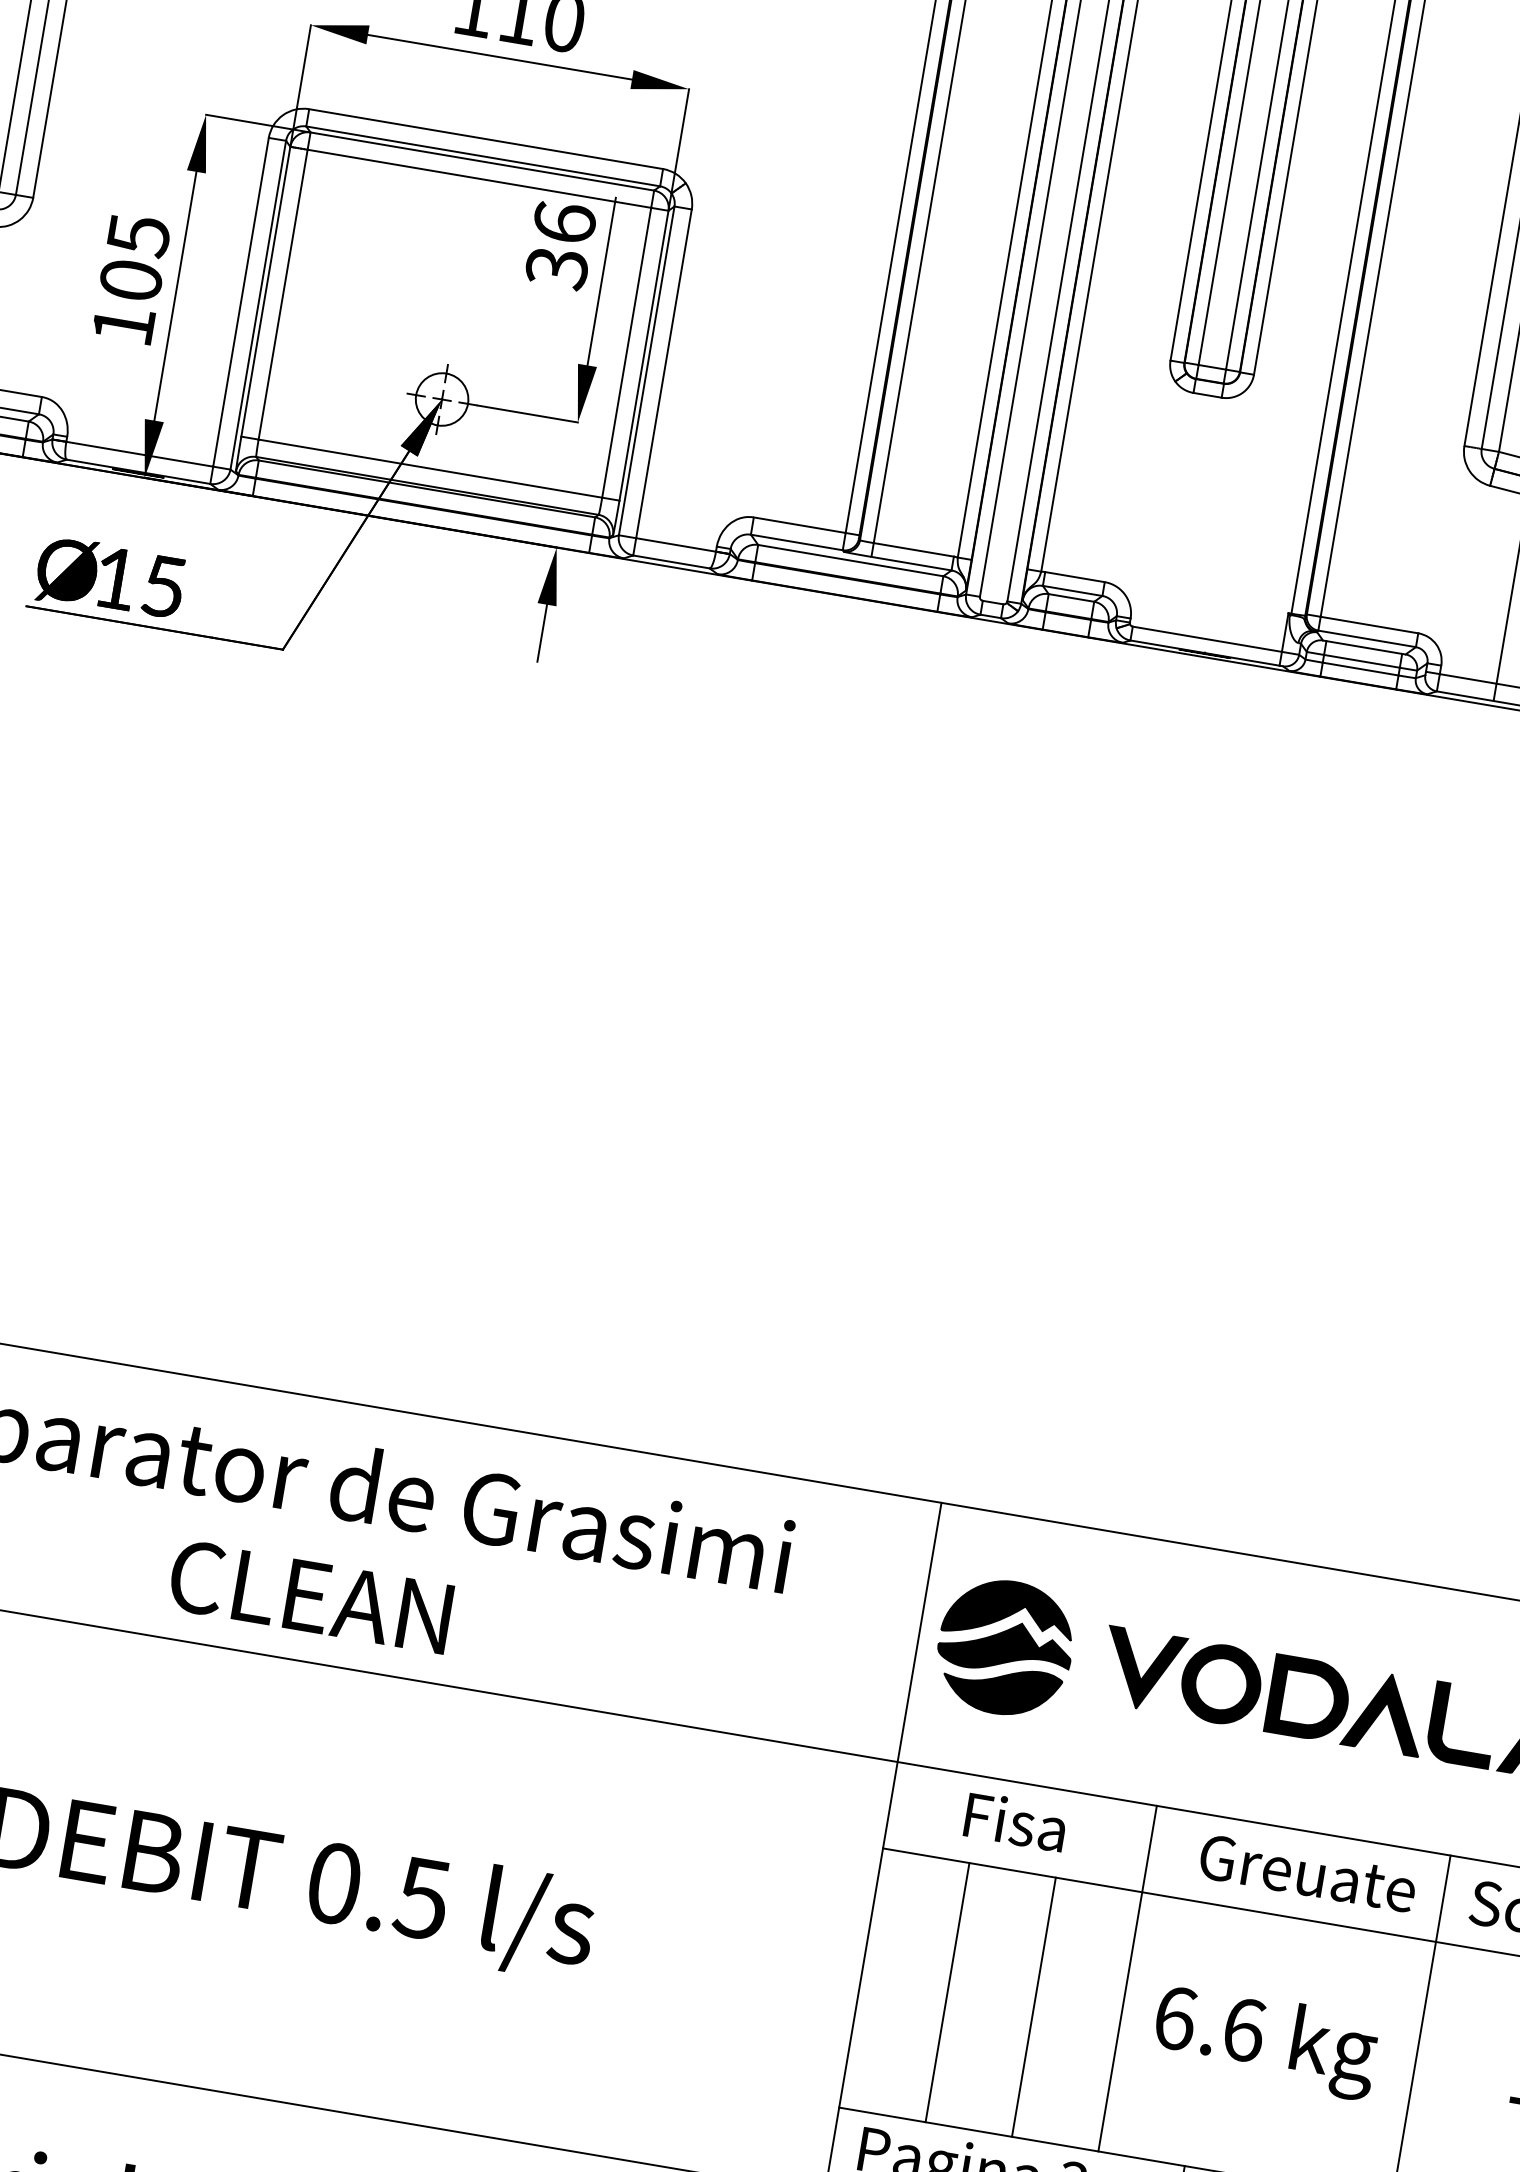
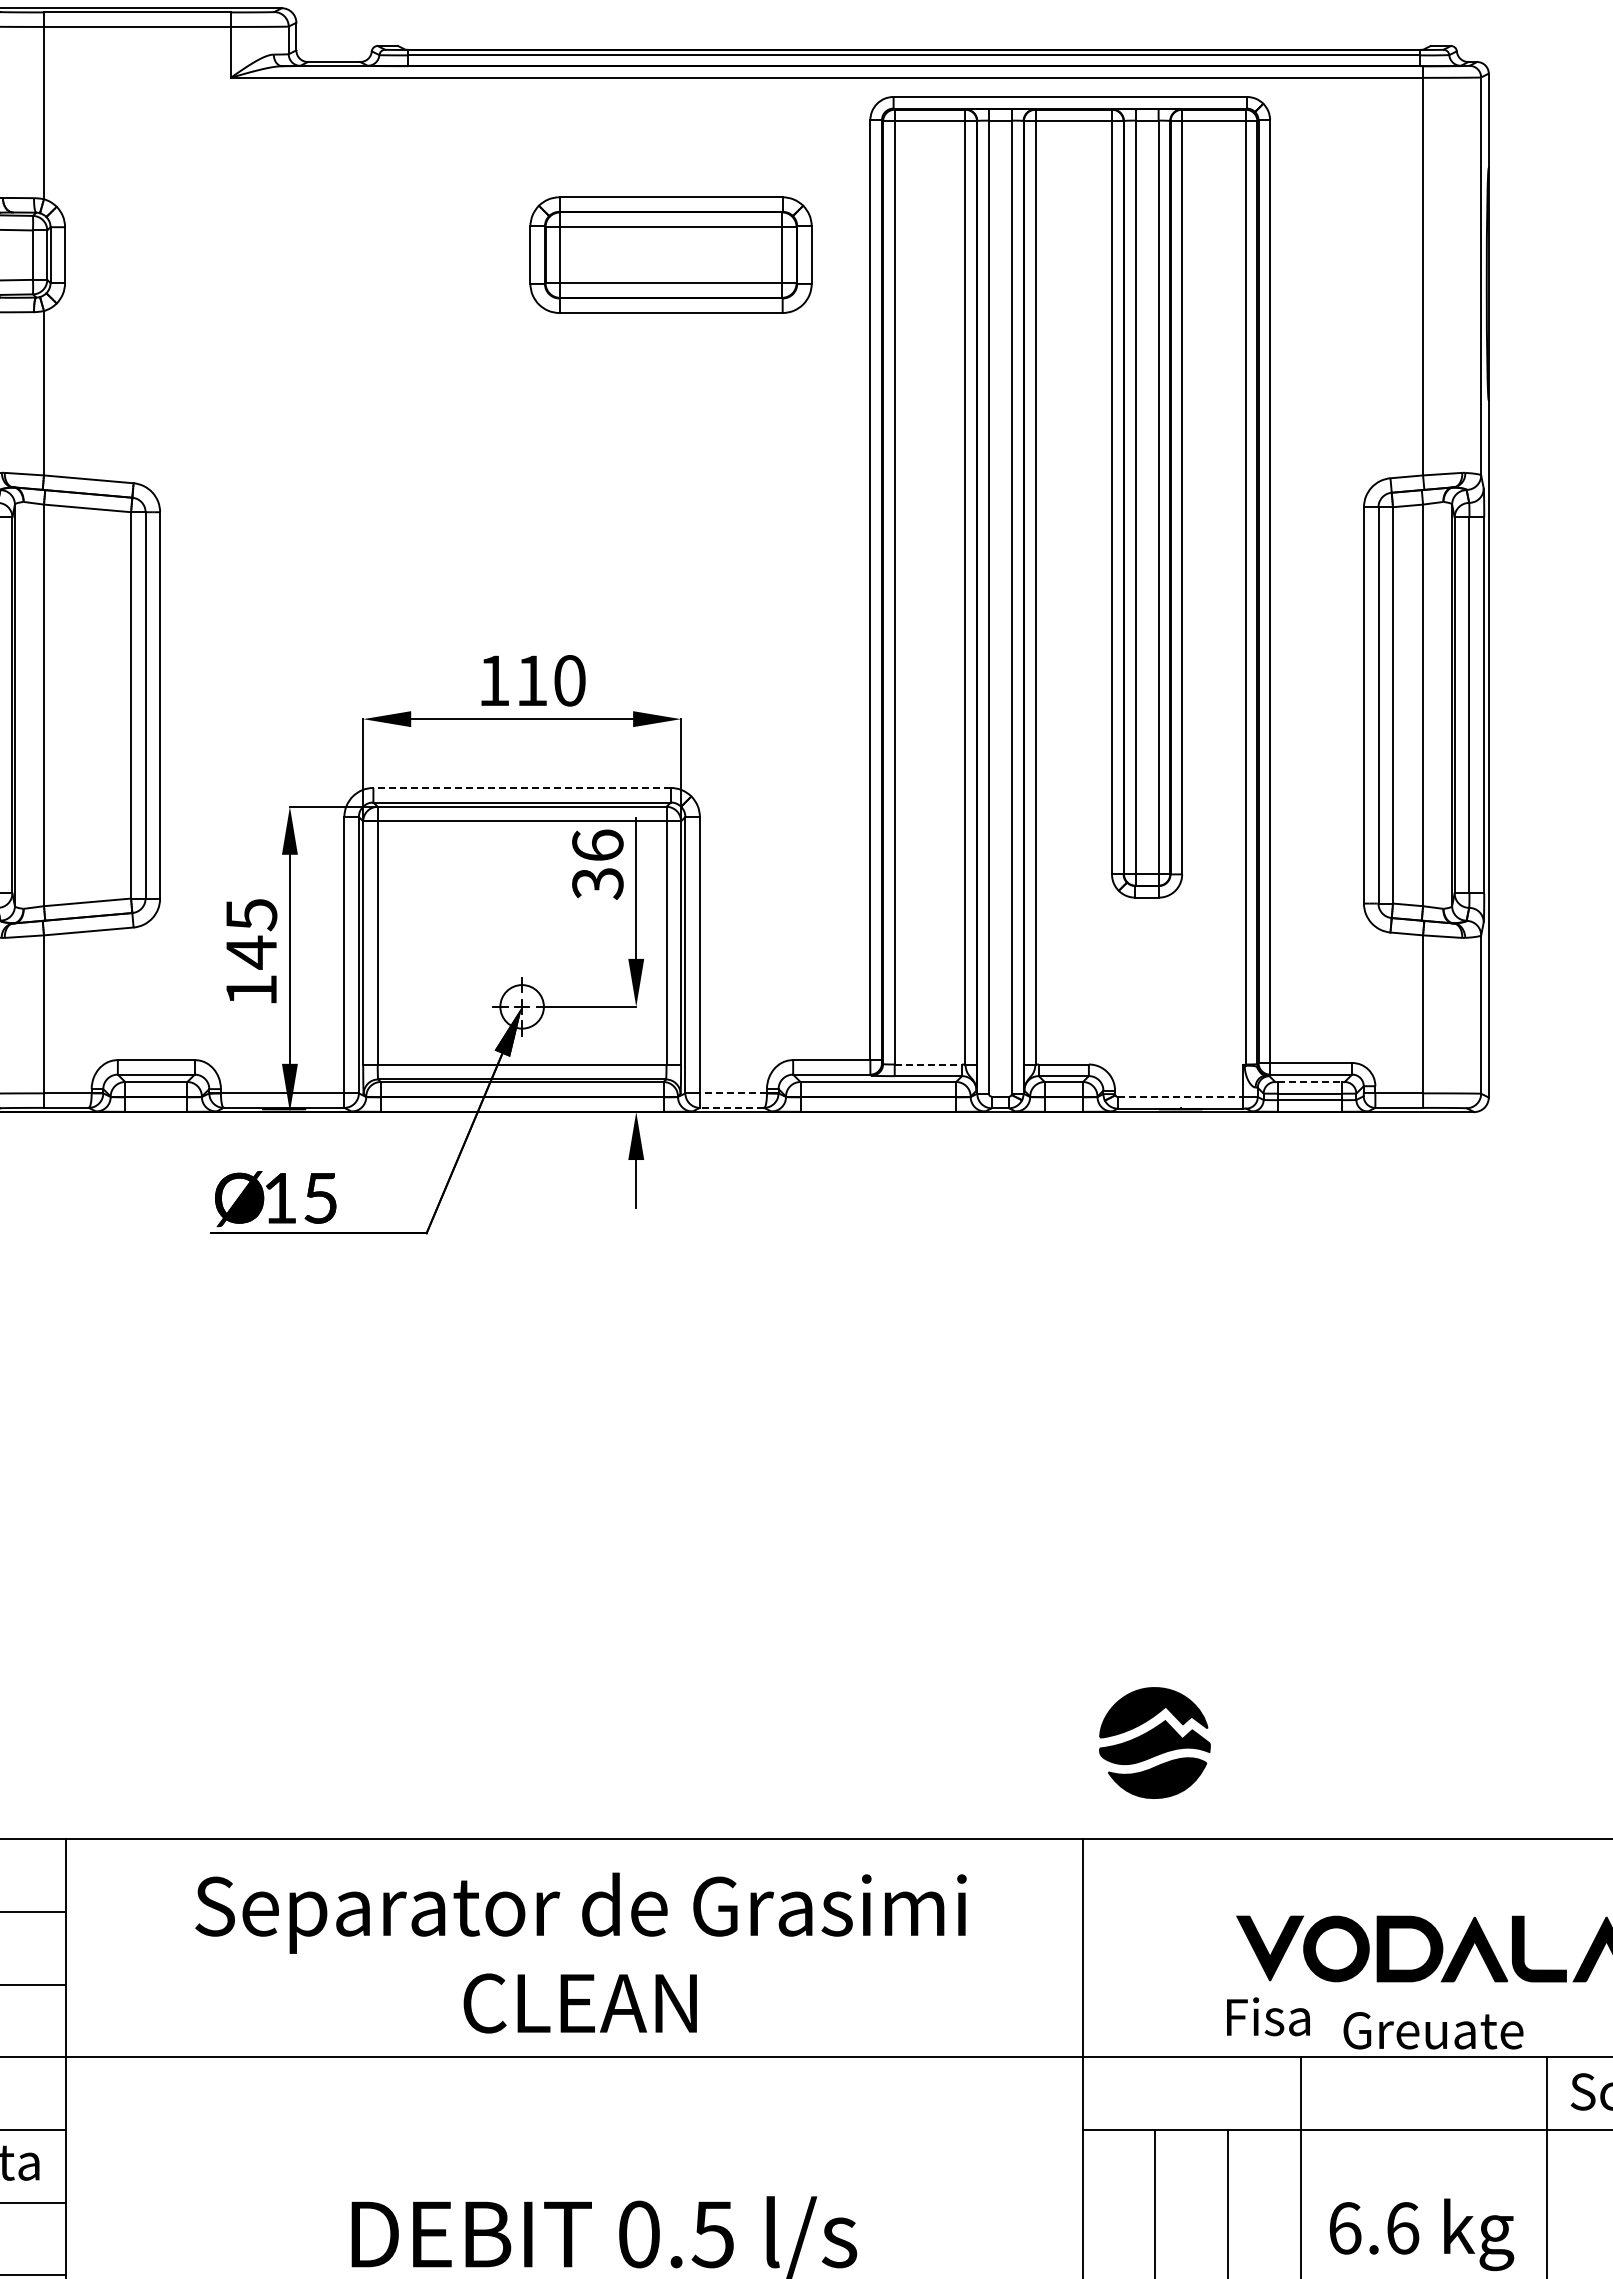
line: (486, 138) -> (522, 787), solid -> dashed
text: (131, 280) -> (251, 952), 105 -> 145
line: (676, 545) -> (733, 1093), solid -> dashed
line: (913, 549) -> (928, 1064), solid -> dashed
line: (670, 561) -> (731, 1107), solid -> dashed
line: (1207, 639) -> (1180, 1097), solid -> dashed
line: (1364, 648) -> (1310, 1082), solid -> dashed
part: (1004, 1647) -> (1154, 1742), moved
text: (1015, 1821) -> (1268, 2016), moved
text: (1308, 1873) -> (1433, 2030), moved

